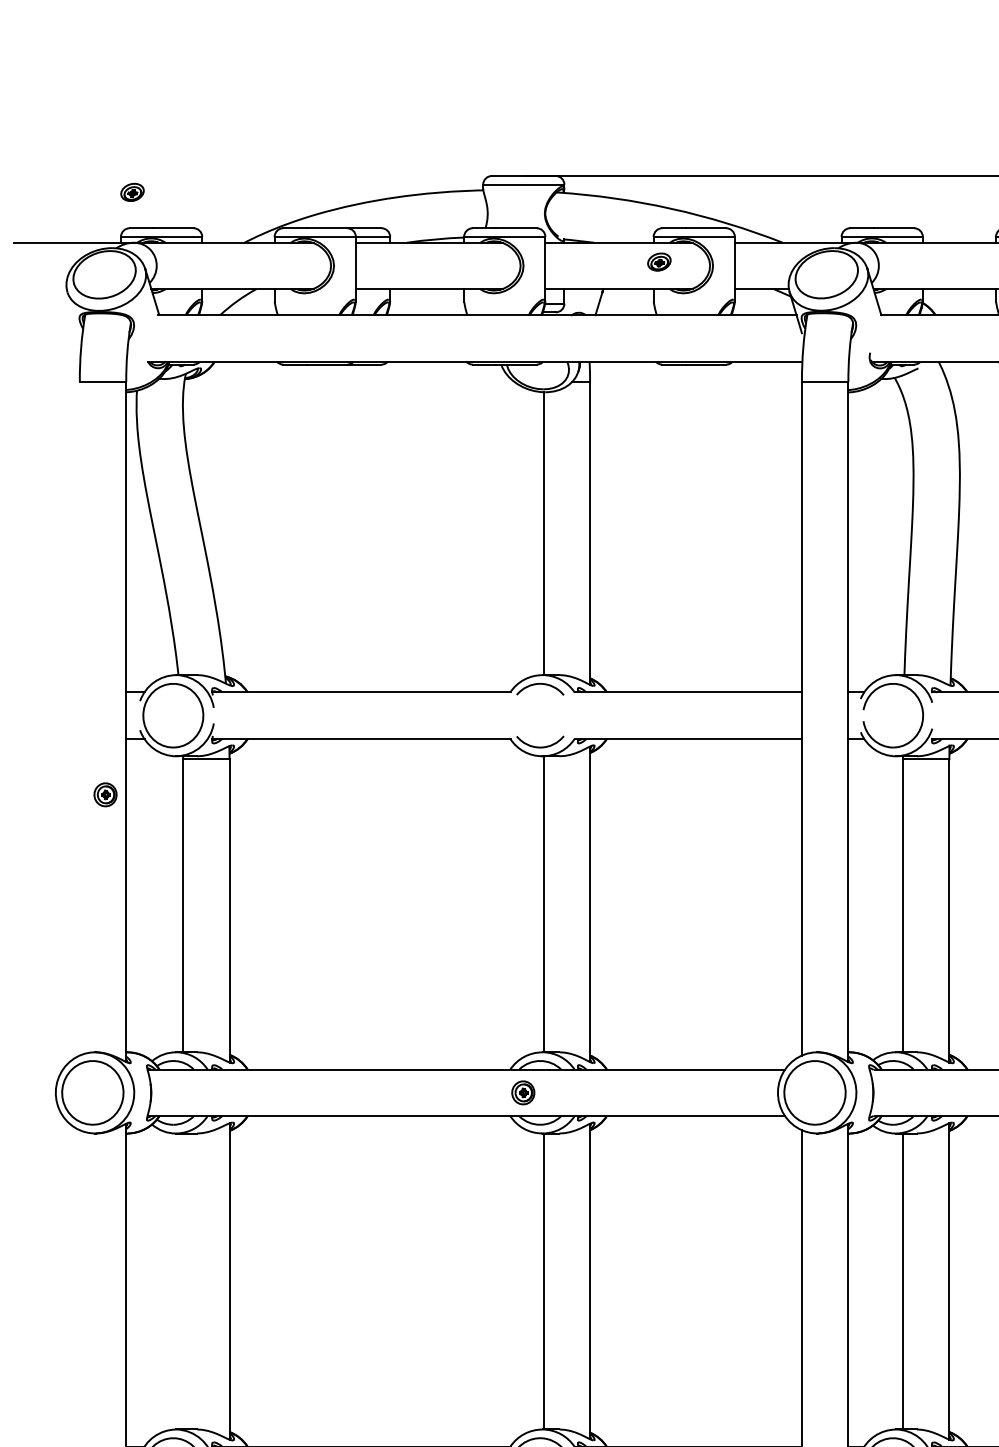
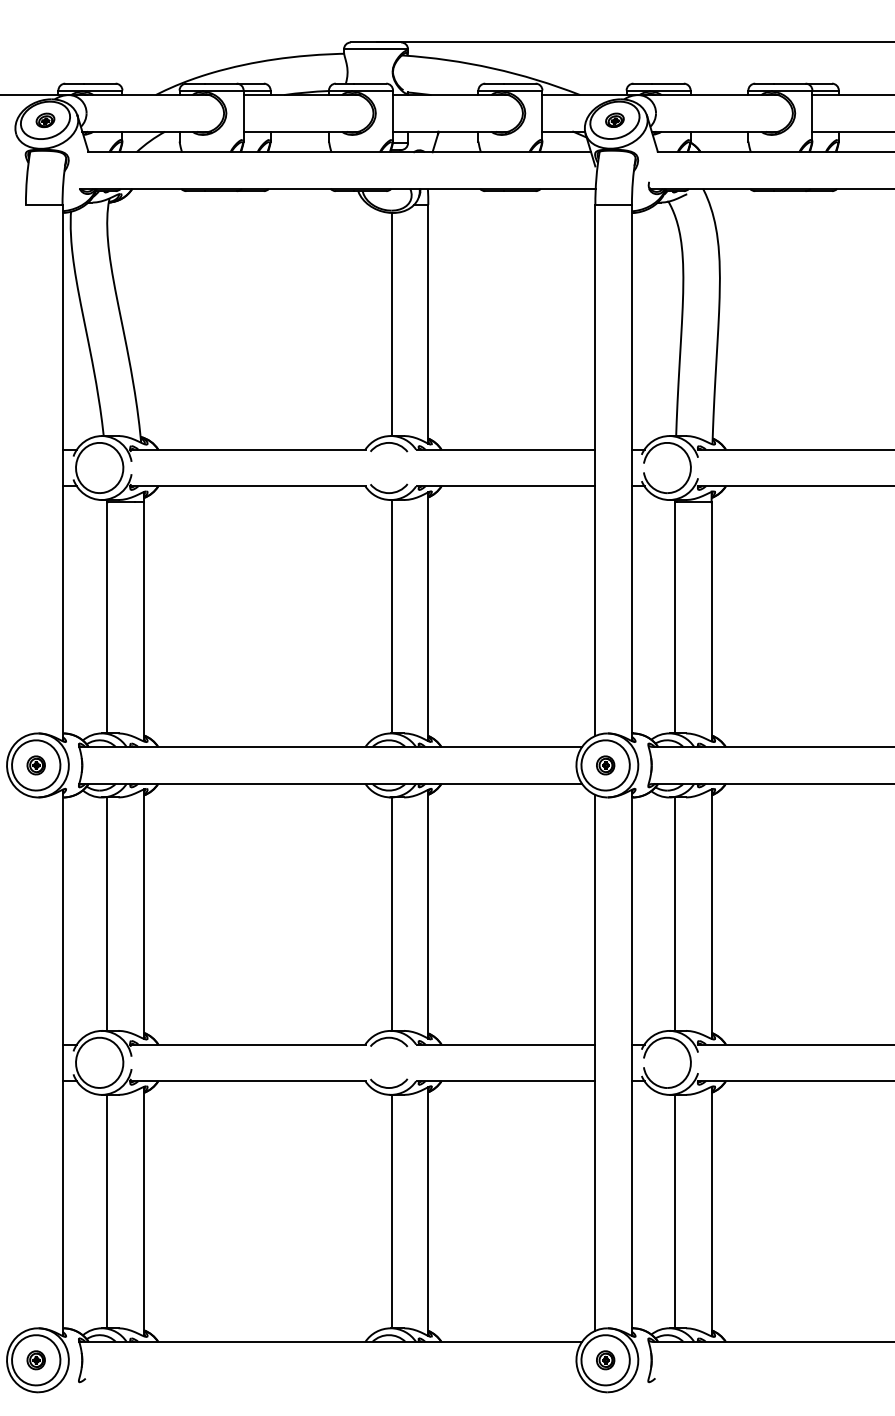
part: (132, 192) -> (45, 120), moved
part: (658, 261) -> (614, 119), moved
part: (104, 794) -> (35, 765), moved
part: (523, 1092) -> (605, 765), moved
line: (183, 1280) -> (107, 913), added

